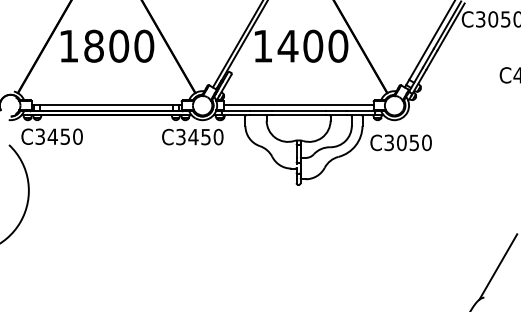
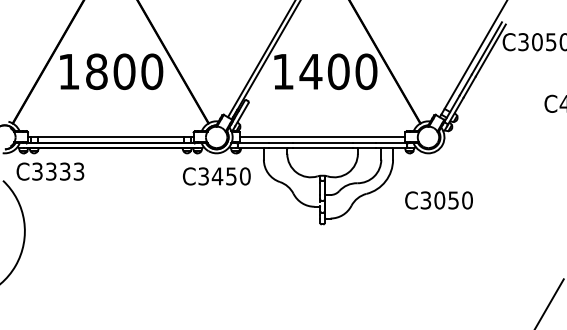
text: (64, 136) -> (64, 171), C3450 -> C3333
text: (192, 136) -> (216, 175), moved
text: (400, 142) -> (438, 200), moved

